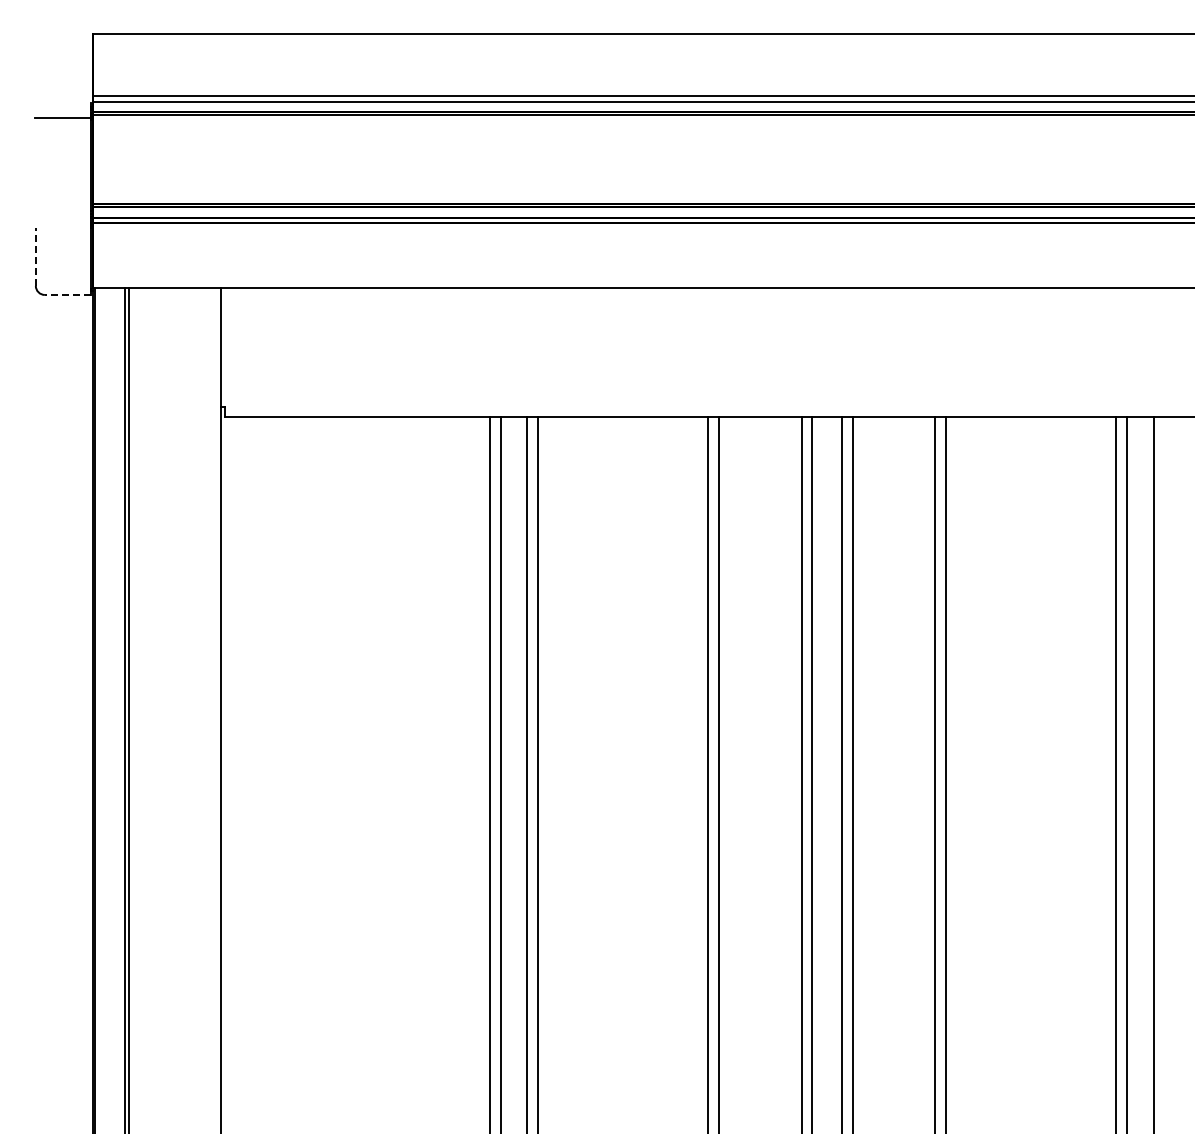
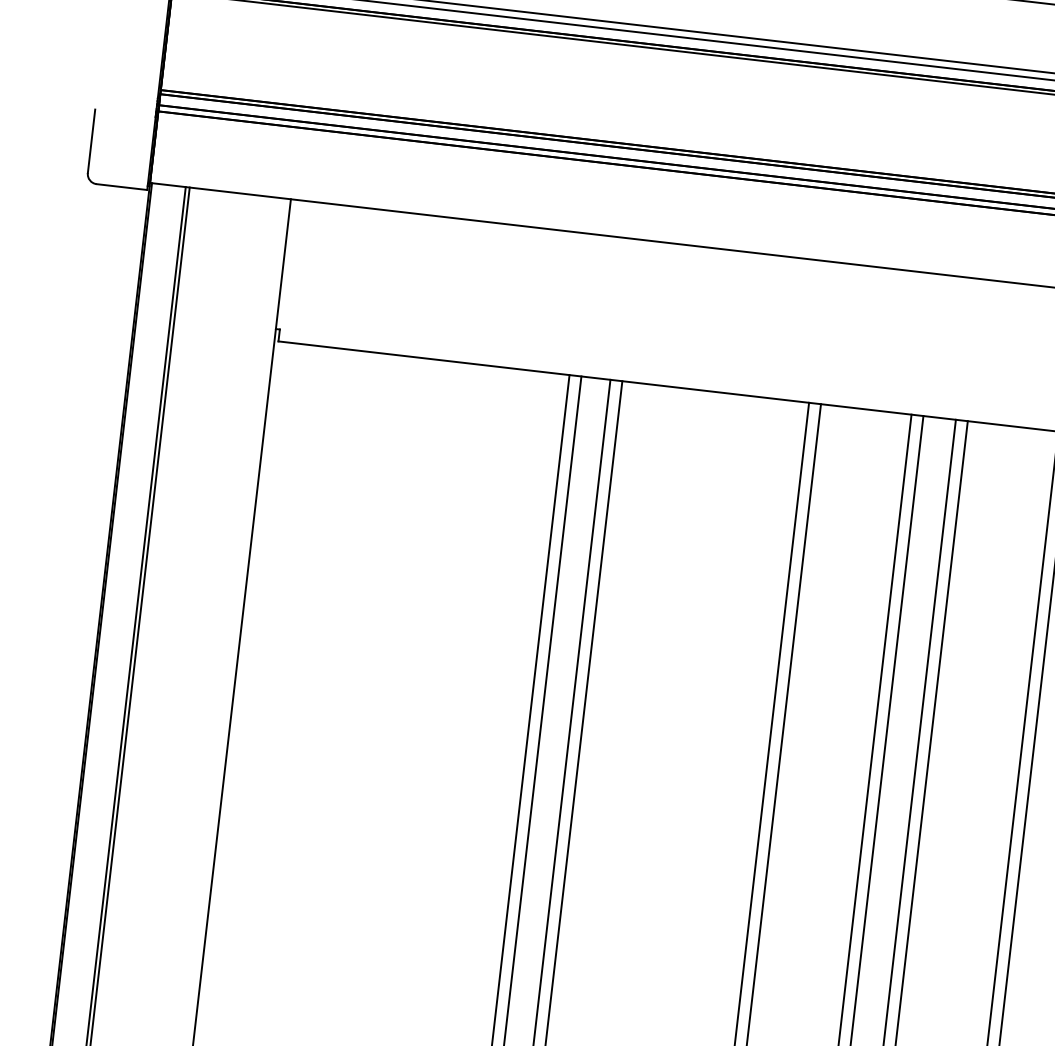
line: (35, 256) -> (91, 140), dashed -> solid
line: (67, 294) -> (121, 186), dashed -> solid

